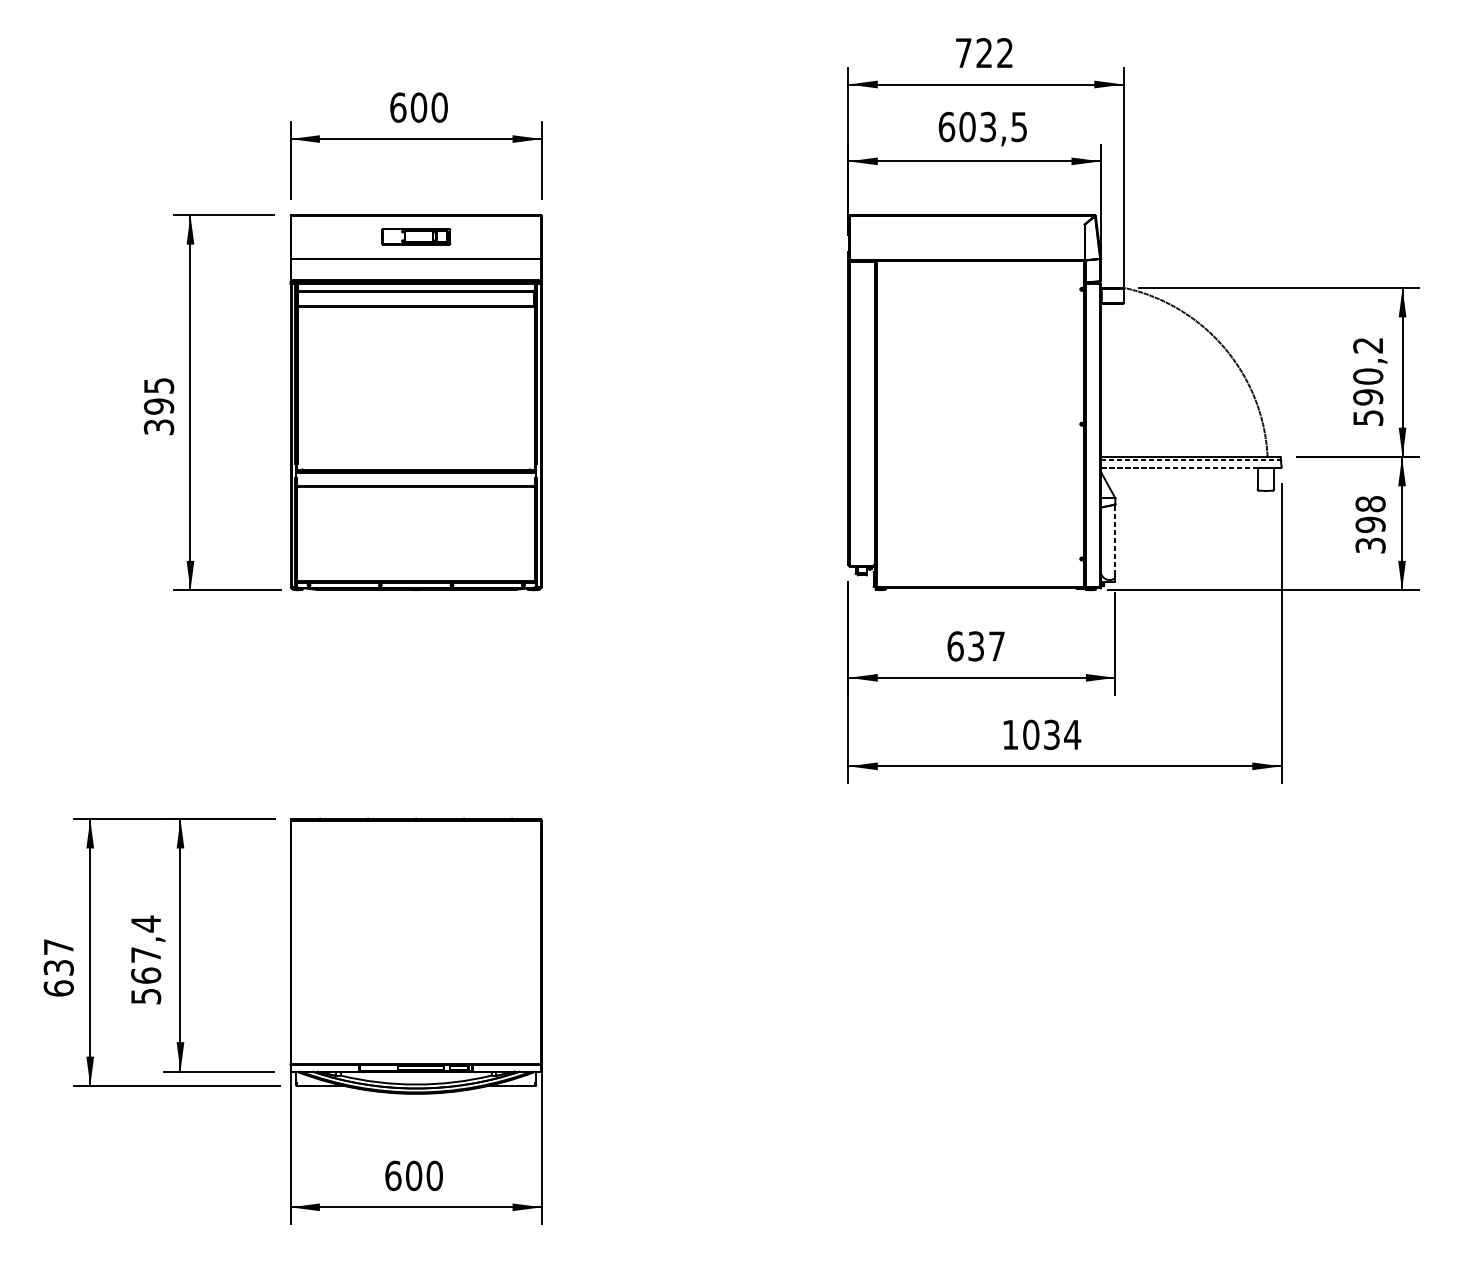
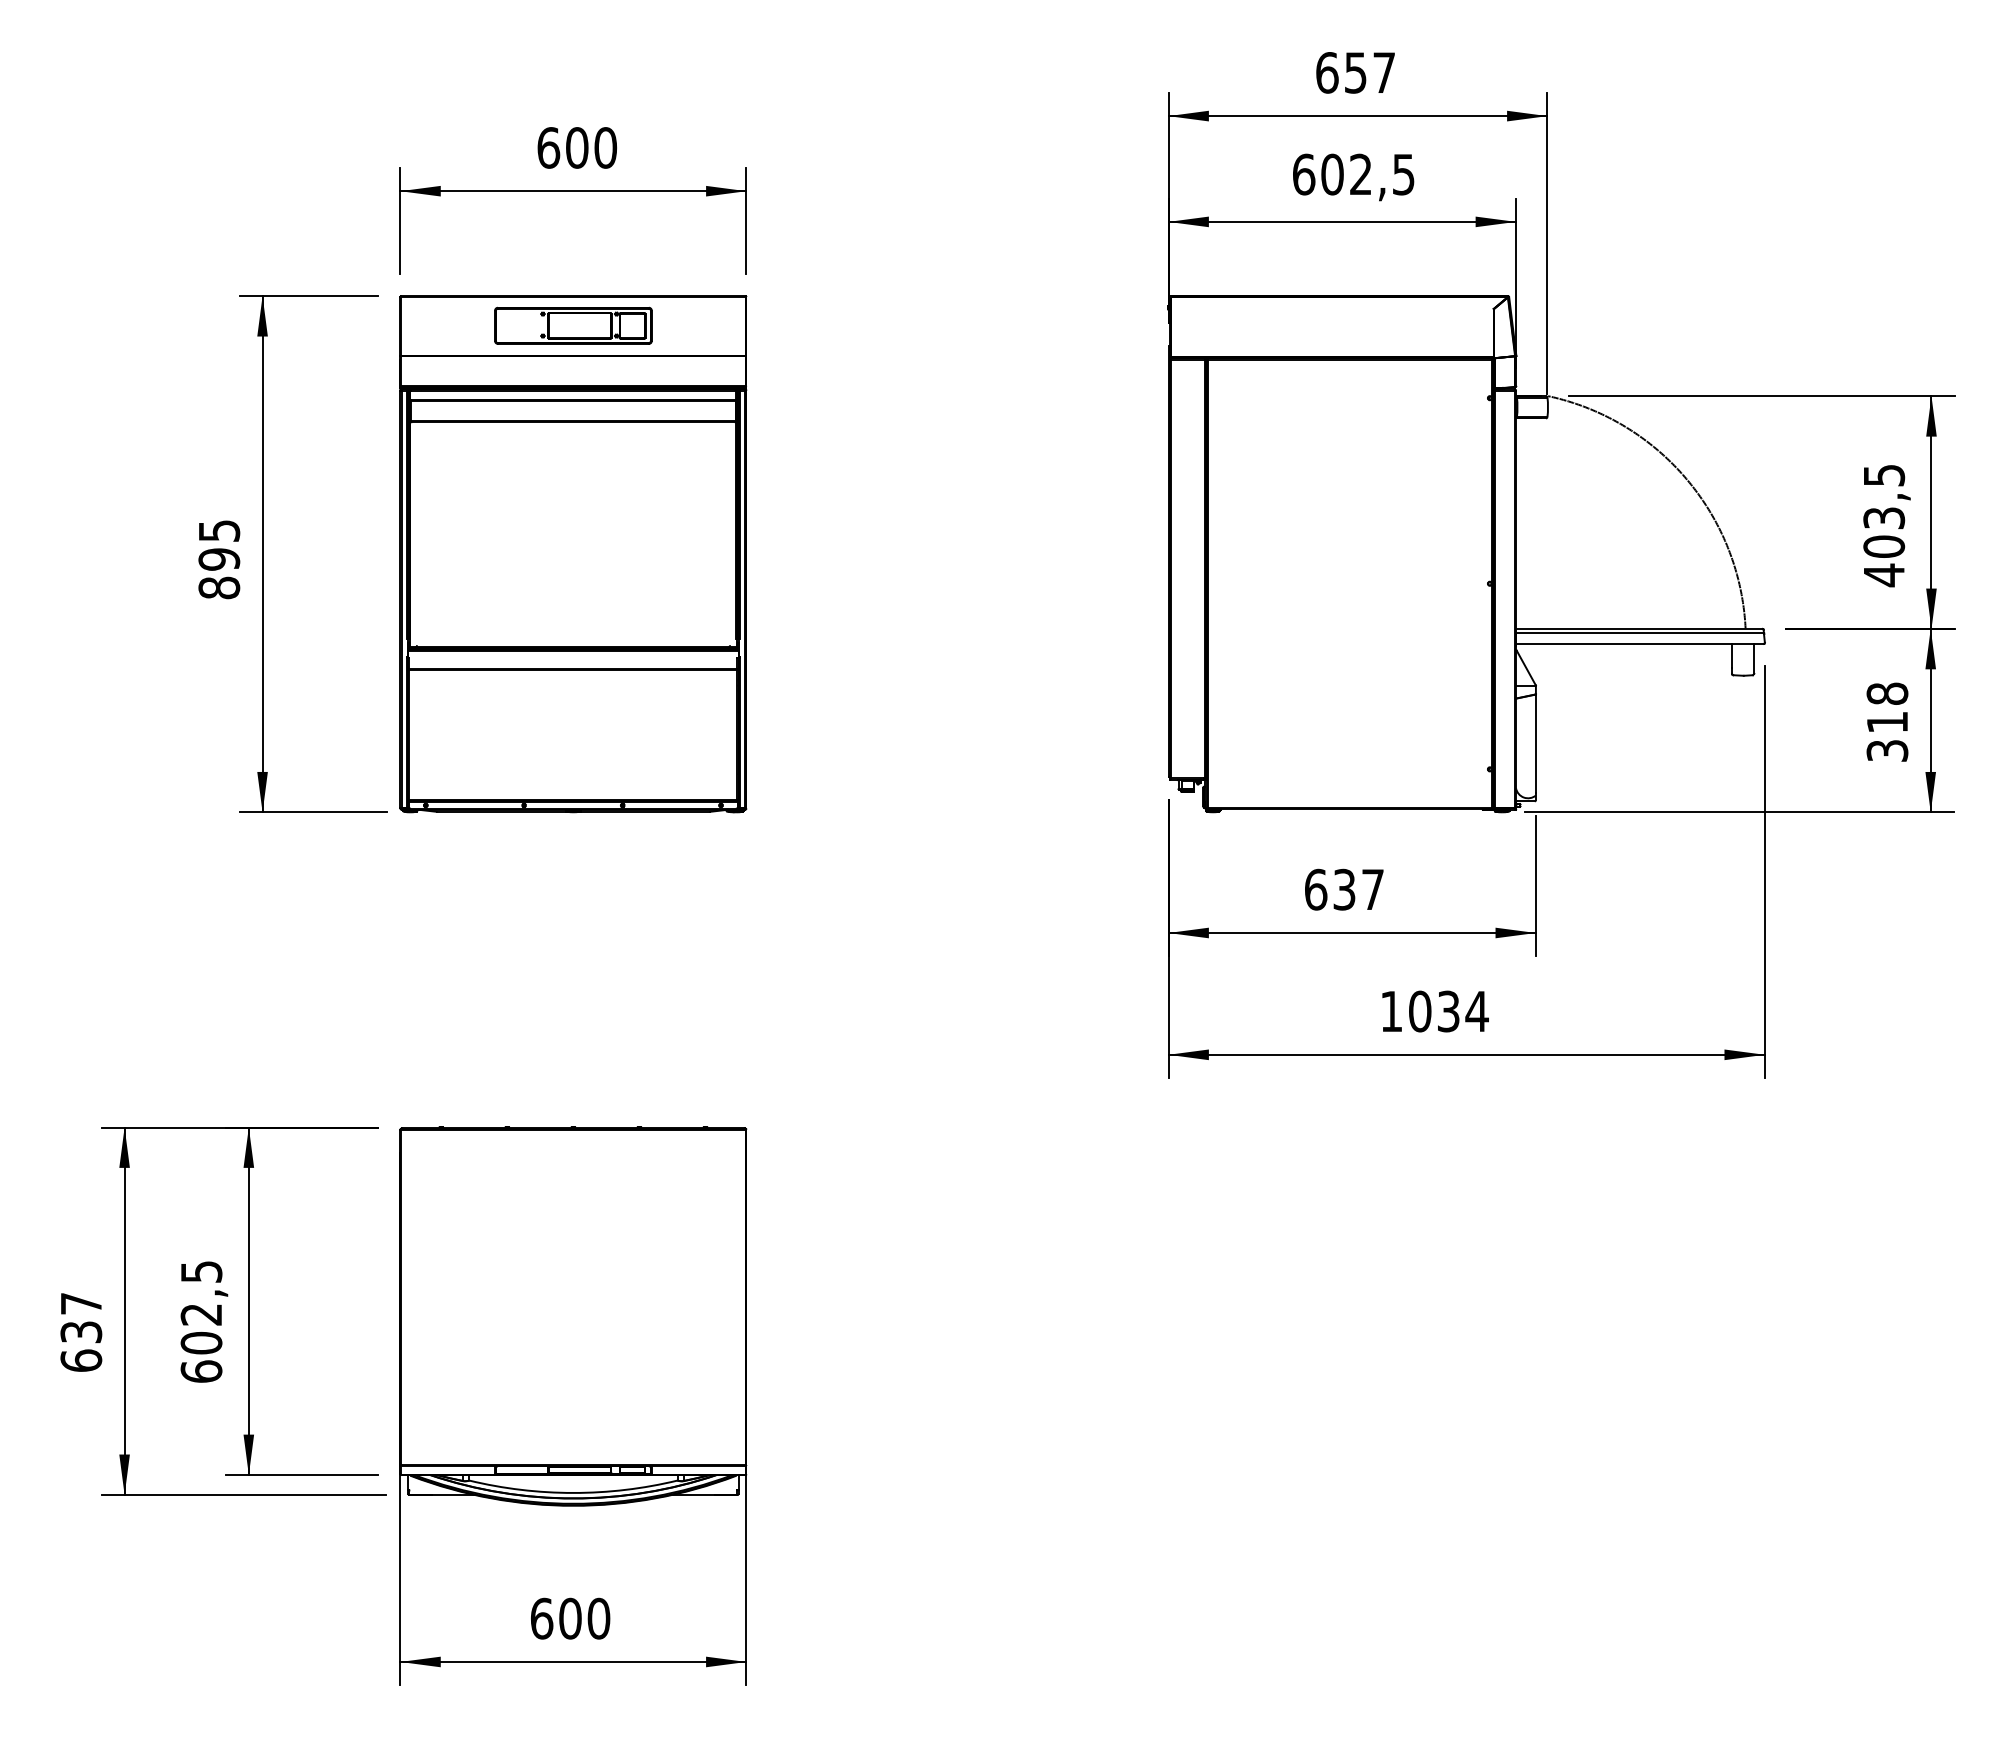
text: (984, 52) -> (1355, 72), 722 -> 657
text: (987, 126) -> (1360, 174), 603,5 -> 602,5
part: (416, 236) -> (573, 325), size x1.67
text: (1368, 382) -> (1884, 526), 590,2 -> 403,5
text: (159, 426) -> (219, 587), 395 -> 895
line: (1190, 460) -> (1639, 633), dashed -> solid
line: (1179, 467) -> (1624, 643), dashed -> solid
text: (1370, 524) -> (1887, 722), 398 -> 318
line: (1114, 540) -> (1535, 744), dashed -> solid
text: (146, 960) -> (201, 1321), 567,4 -> 602,5

